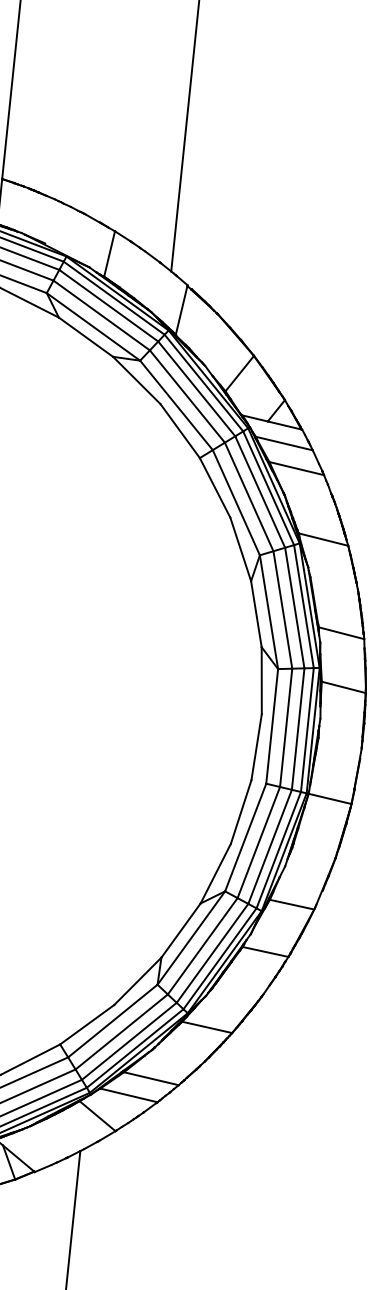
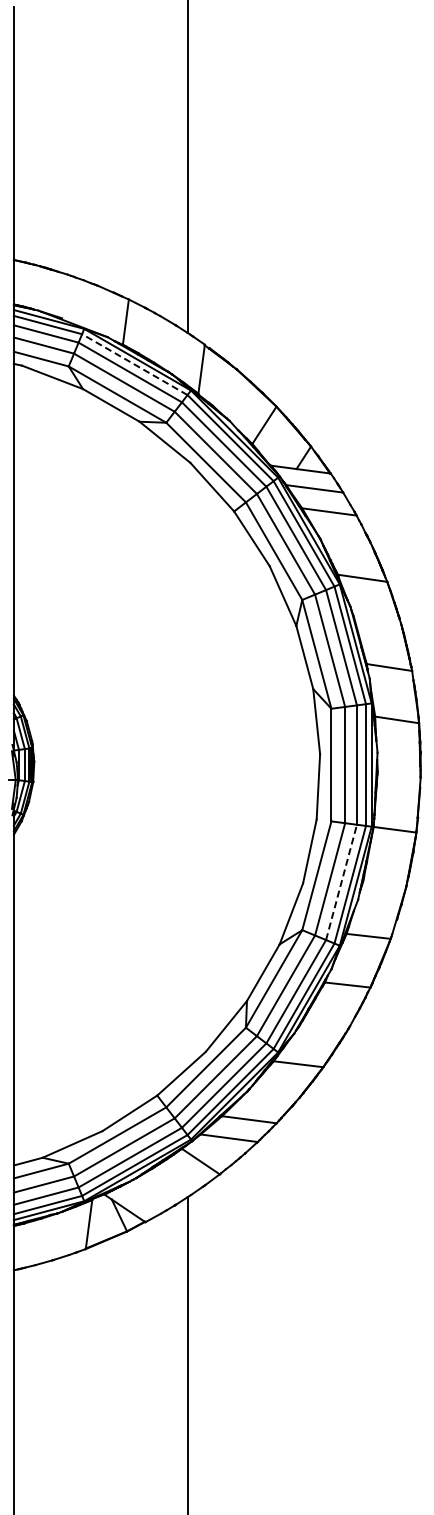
line: (113, 298) -> (134, 364), solid -> dashed
line: (270, 846) -> (341, 882), solid -> dashed

